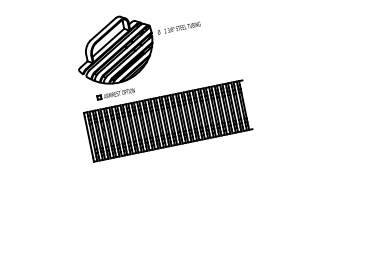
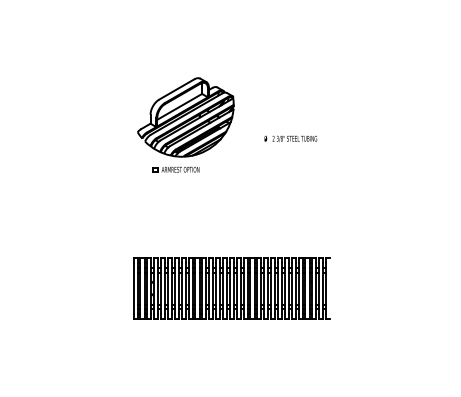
text: (179, 28) -> (290, 138), moved
part: (167, 121) -> (231, 288), moved

